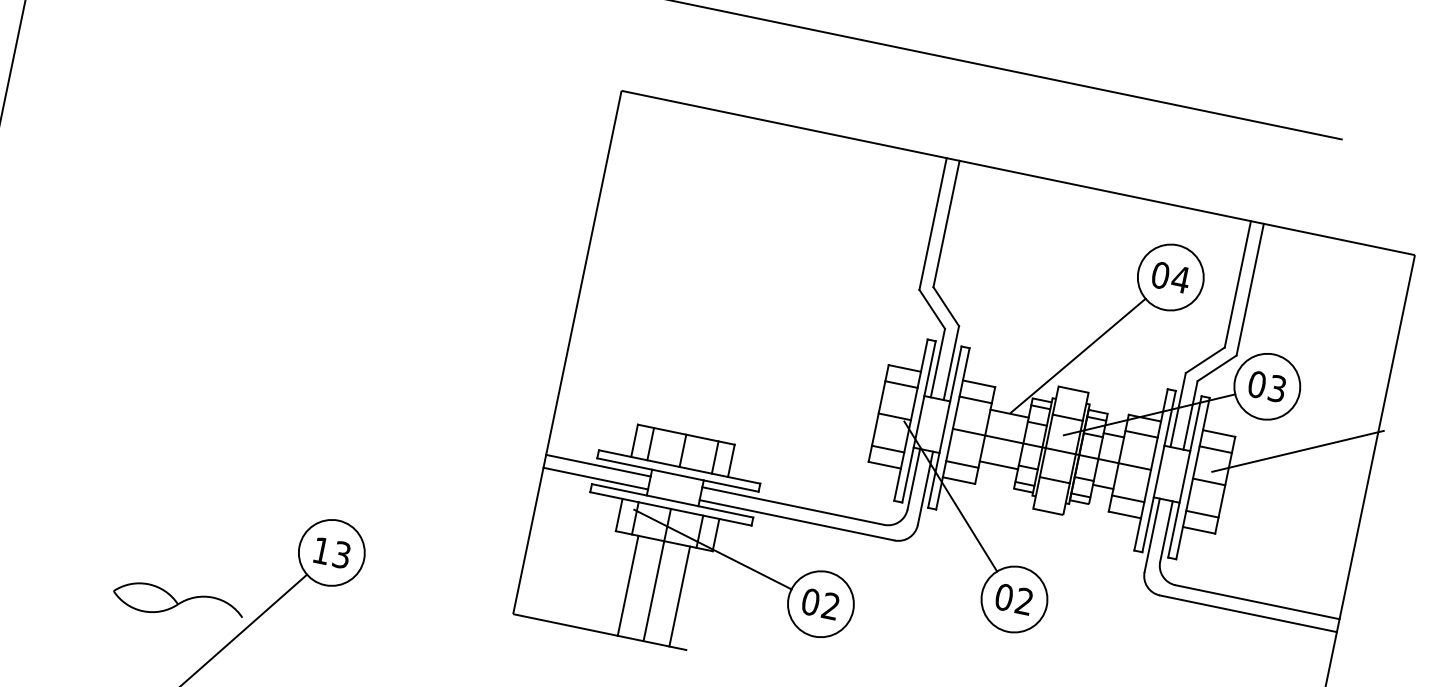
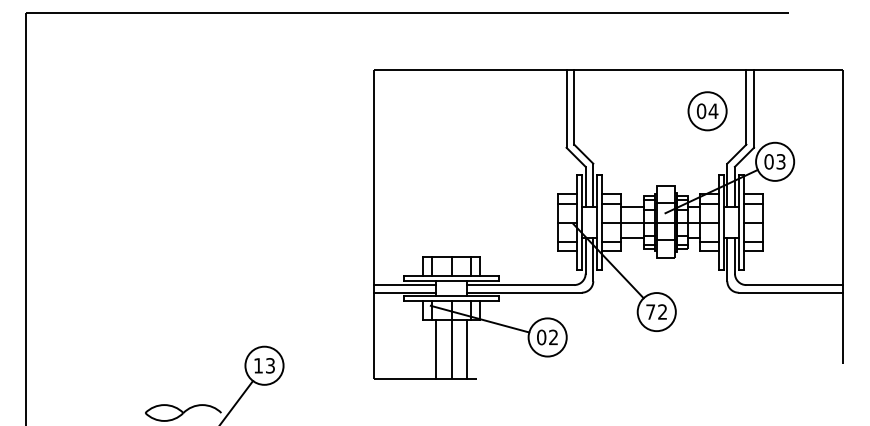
line: (1076, 355) -> (663, 166), removed
line: (1297, 450) -> (799, 194), removed
text: (1004, 596) -> (650, 311), 02 -> 72

